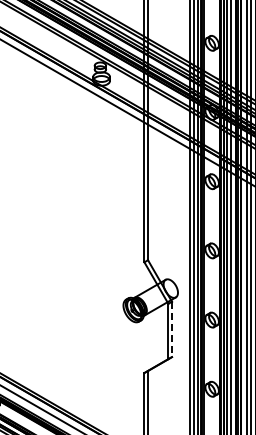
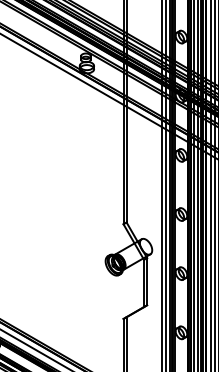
line: (172, 329) -> (147, 281), dashed -> solid

